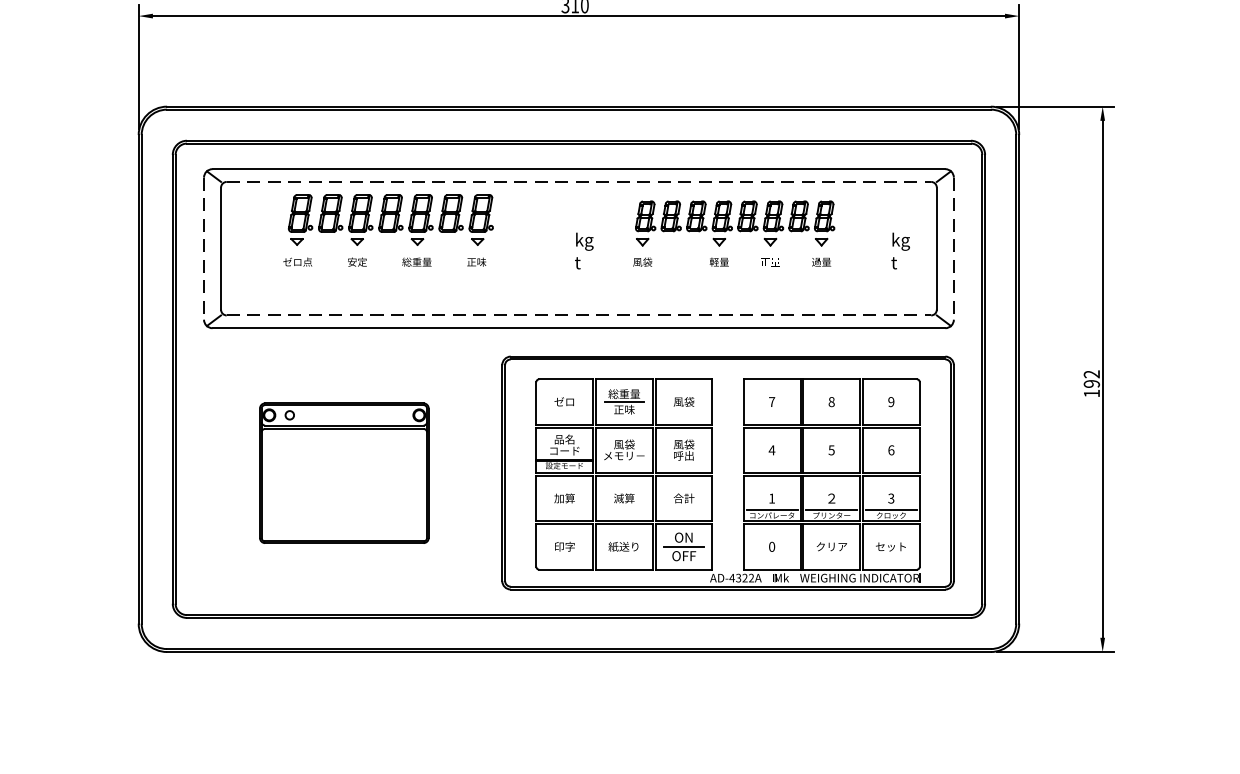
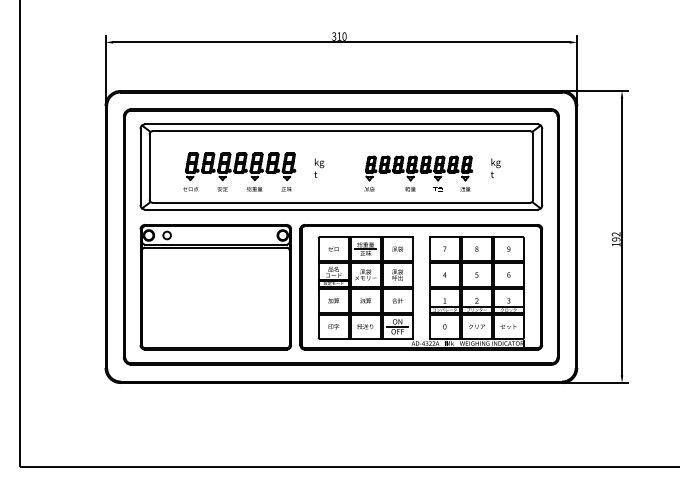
line: (579, 182) -> (341, 131), dashed -> solid
part: (388, 229) -> (239, 171), moved
part: (734, 232) -> (418, 173), moved
line: (204, 249) -> (140, 167), dashed -> solid
text: (900, 249) -> (495, 167), moved
line: (954, 249) -> (542, 167), dashed -> solid
text: (584, 251) -> (319, 168), moved
line: (579, 314) -> (341, 202), dashed -> solid
part: (343, 473) -> (215, 287), size x1.67

